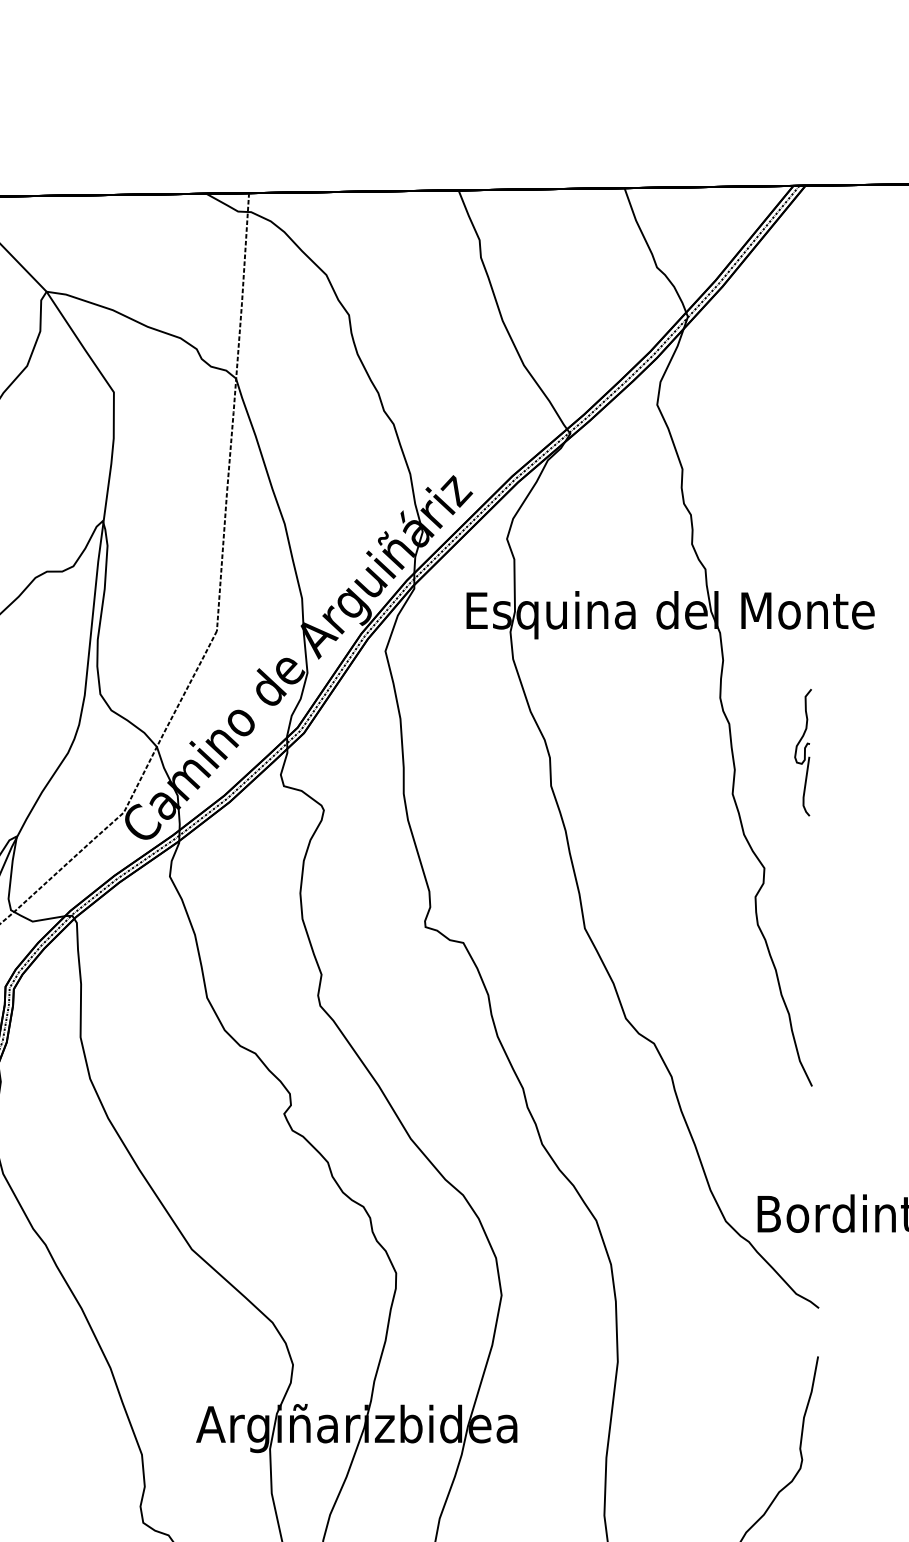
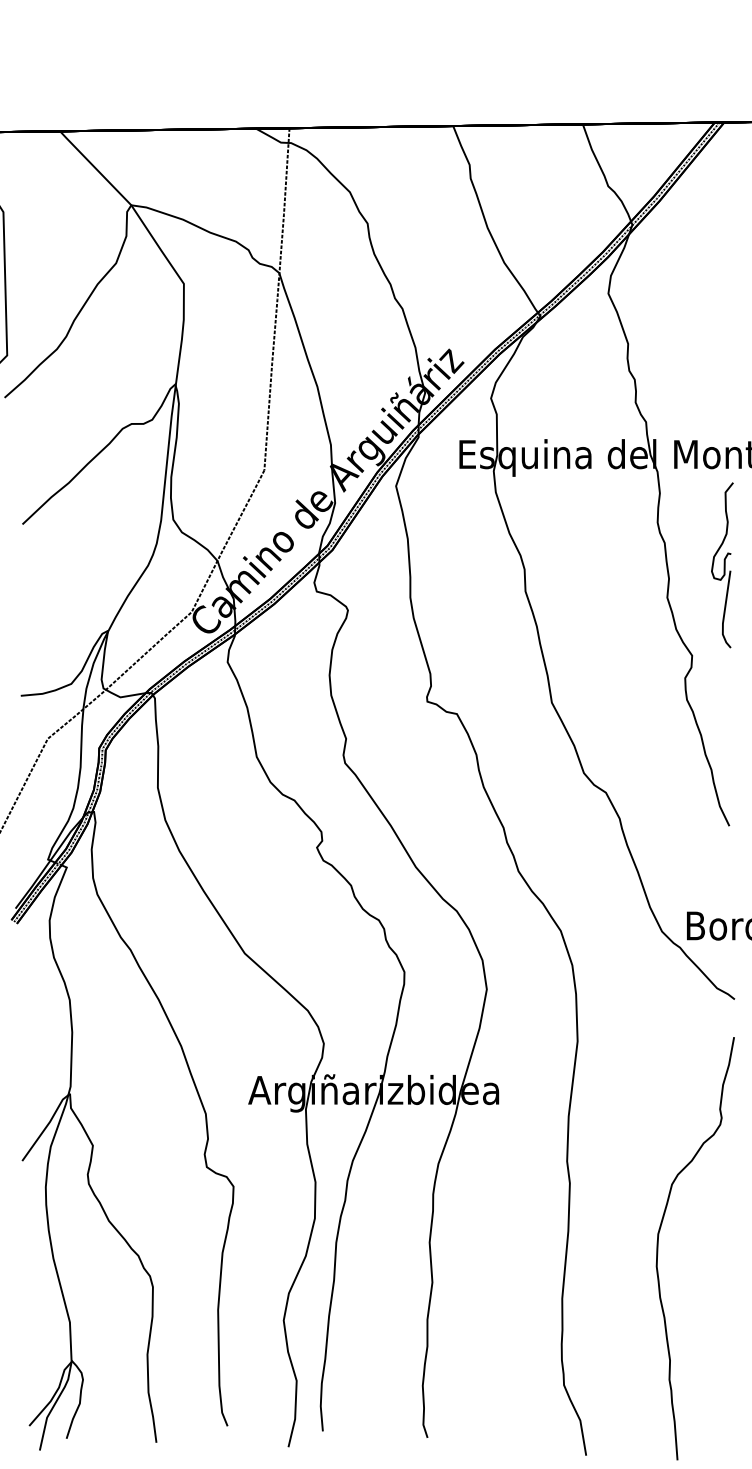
part: (803, 752) -> (722, 565), size x1.67

